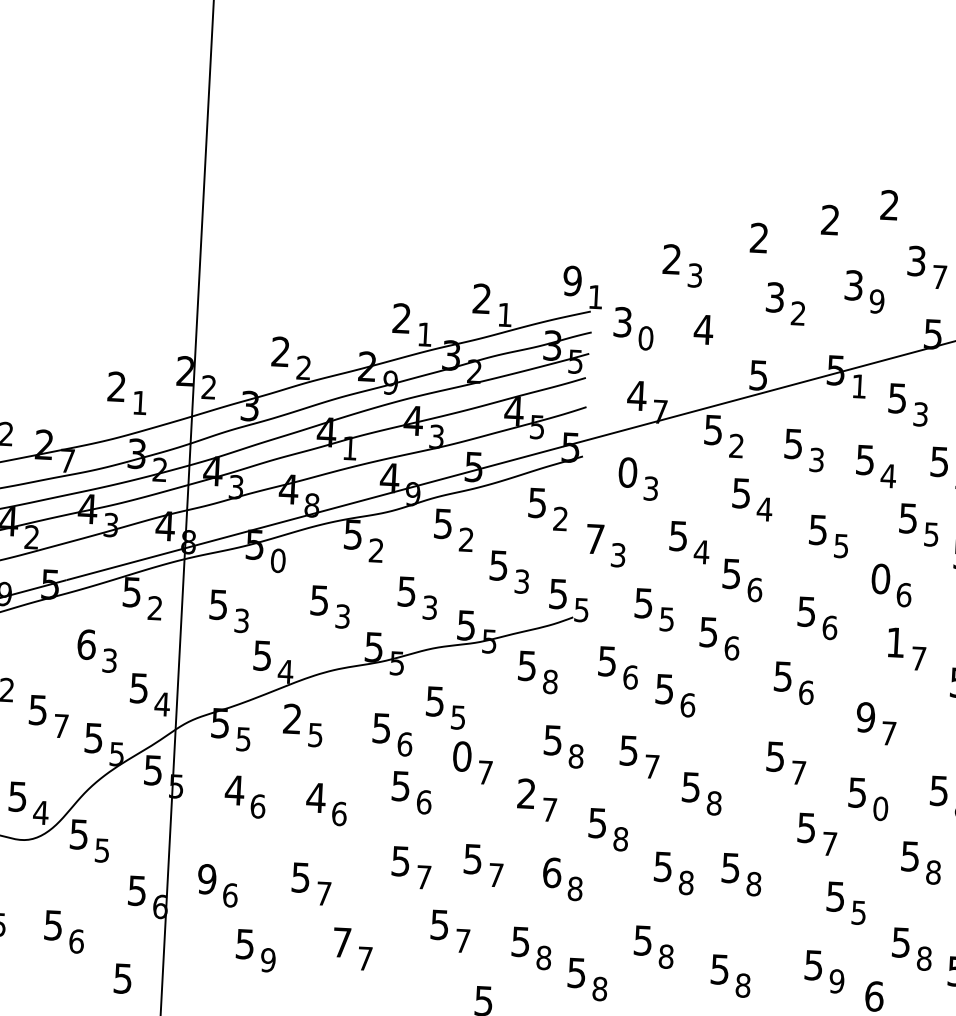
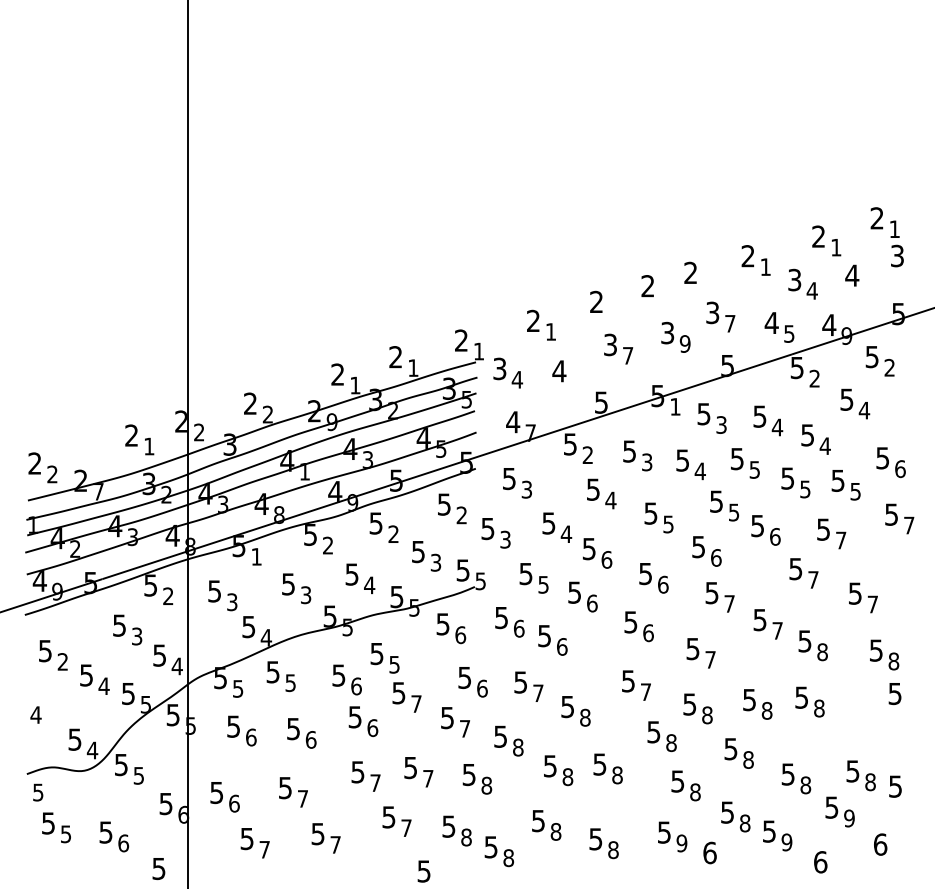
text: (695, 274) -> (551, 331), 3 -> 1
text: (572, 280) -> (461, 340), 9 -> 2
text: (798, 313) -> (628, 355), 2 -> 7
text: (646, 337) -> (517, 379), 0 -> 4
text: (628, 472) -> (509, 478), 0 -> 5
text: (594, 540) -> (487, 529), 7 -> 5
text: (278, 560) -> (256, 556), 0 -> 1
text: (880, 578) -> (698, 546), 0 -> 5
text: (429, 607) -> (369, 585), 3 -> 4
text: (894, 643) -> (711, 593), 1 -> 5
text: (86, 644) -> (119, 625), 6 -> 5
text: (550, 681) -> (460, 634), 8 -> 6
text: (865, 716) -> (692, 648), 9 -> 5
text: (291, 719) -> (272, 672), 2 -> 5
text: (60, 725) -> (103, 685), 7 -> 4
text: (576, 756) -> (482, 688), 8 -> 6
text: (461, 757) -> (398, 693), 0 -> 5
text: (234, 790) -> (233, 726), 4 -> 5
text: (526, 793) -> (447, 717), 2 -> 5
text: (316, 798) -> (293, 729), 4 -> 5
text: (880, 807) -> (707, 714), 0 -> 8
text: (829, 844) -> (671, 743), 7 -> 8
text: (552, 872) -> (469, 774), 6 -> 5
text: (206, 878) -> (216, 792), 9 -> 5
text: (859, 913) -> (695, 792), 5 -> 8
text: (341, 943) -> (317, 834), 7 -> 5
text: (268, 959) -> (264, 849), 9 -> 7

